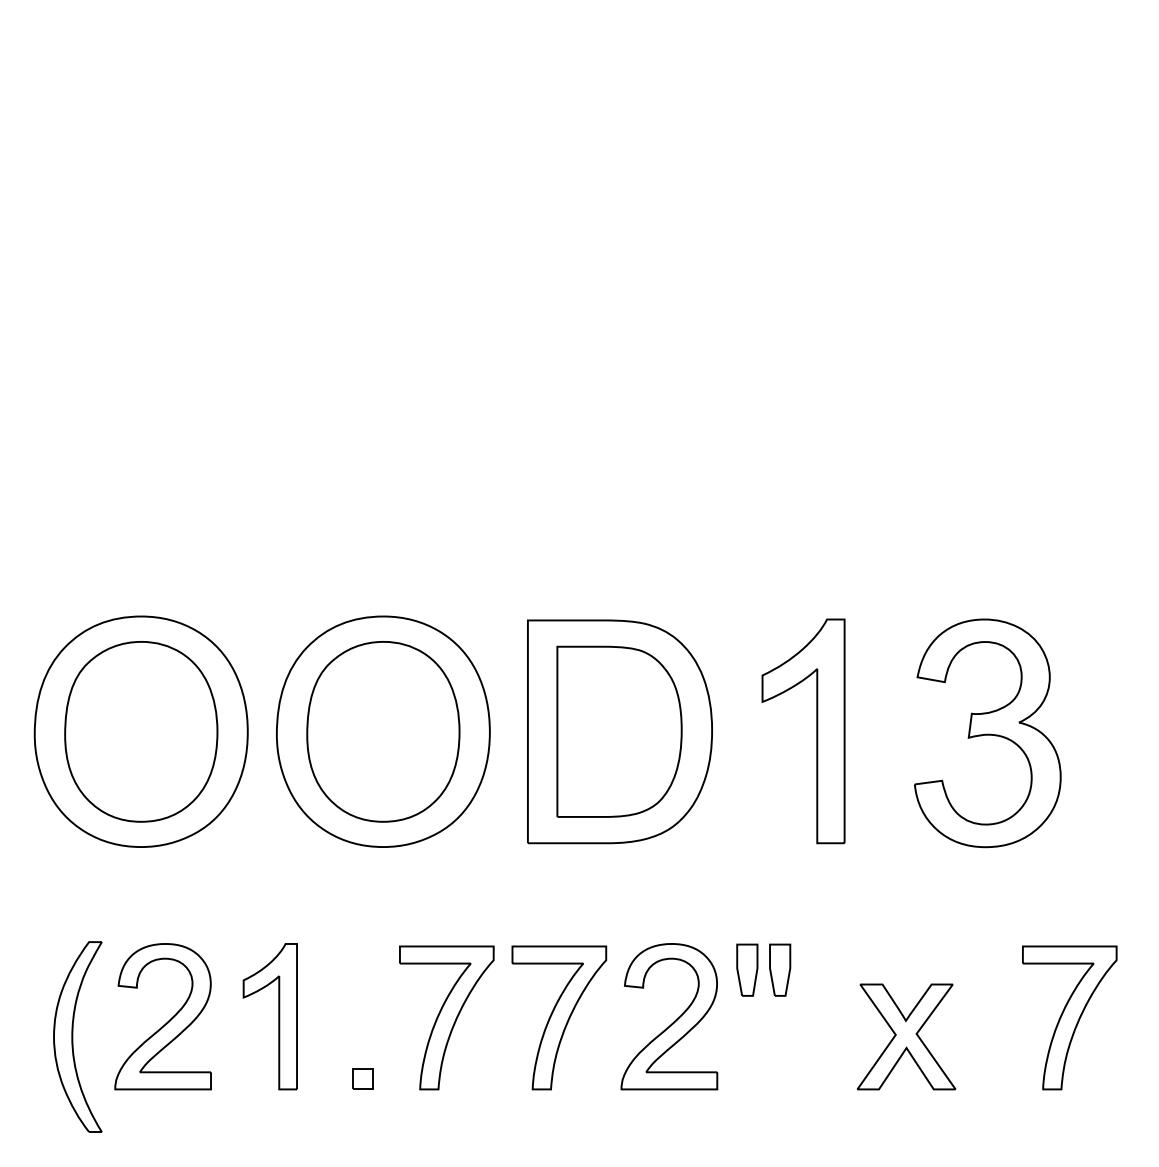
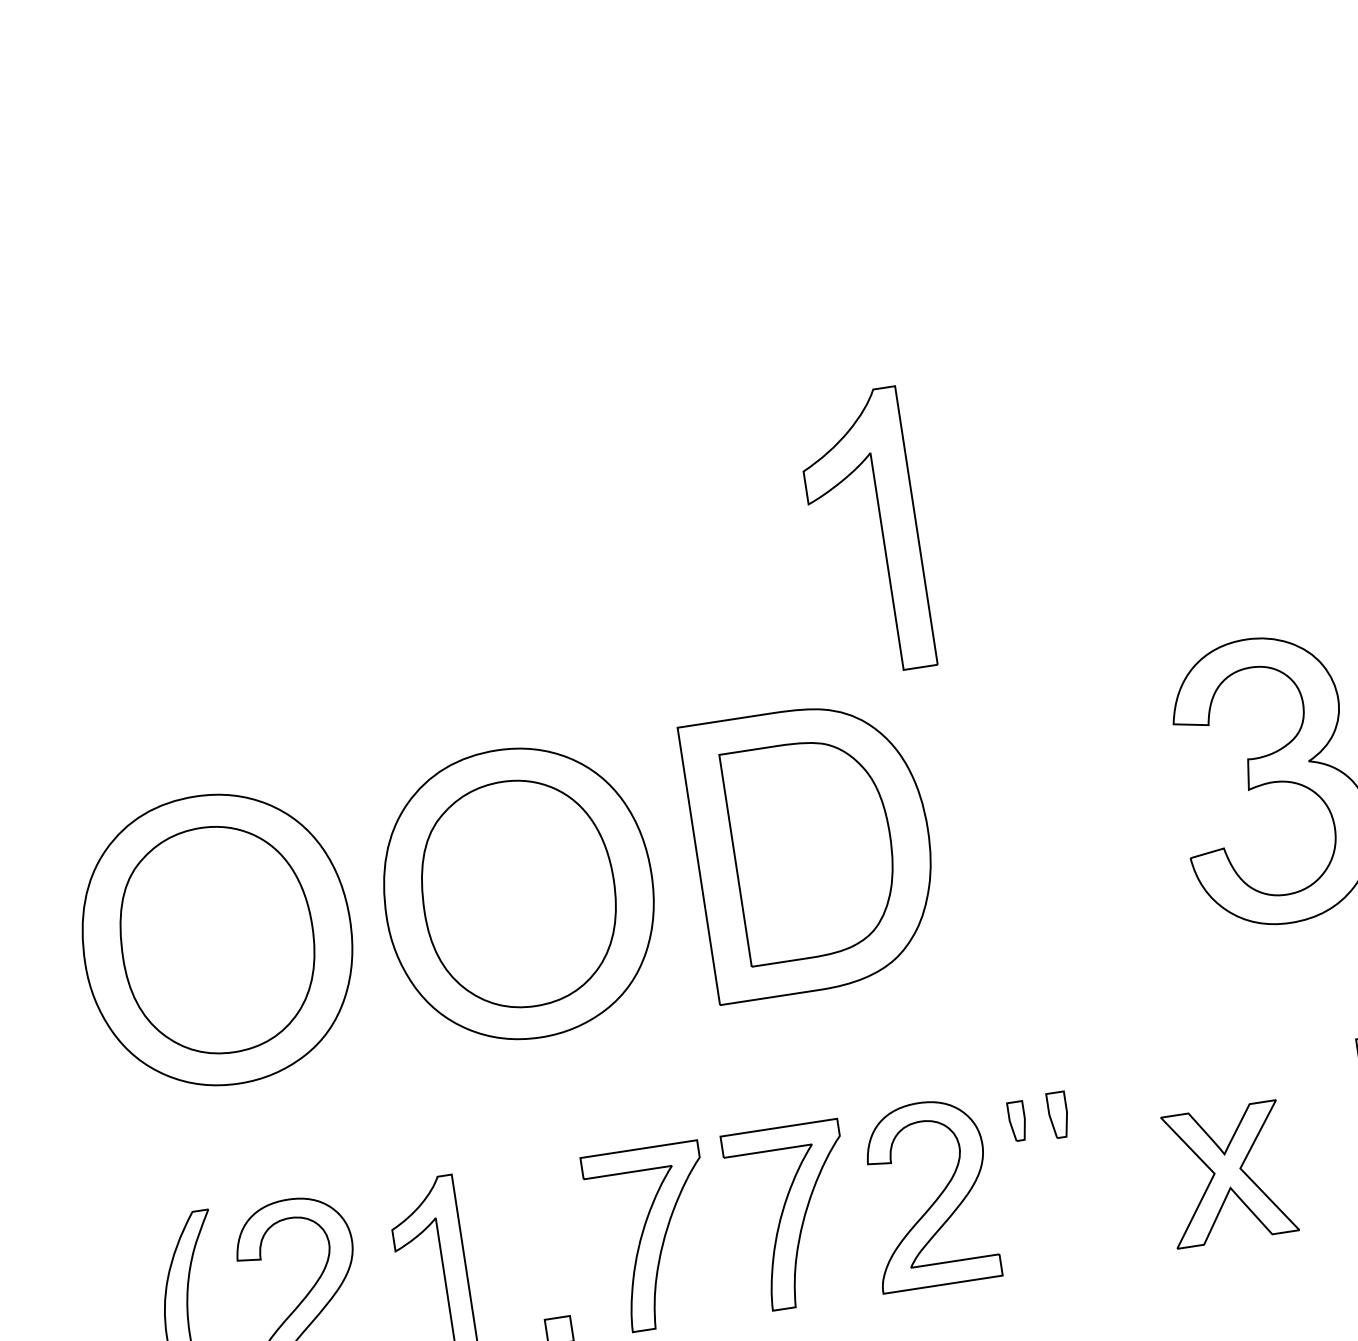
part: (816, 731) -> (881, 530), moved
part: (747, 969) -> (1017, 1120), size x0.6
part: (780, 969) -> (1058, 1114), size x0.7

